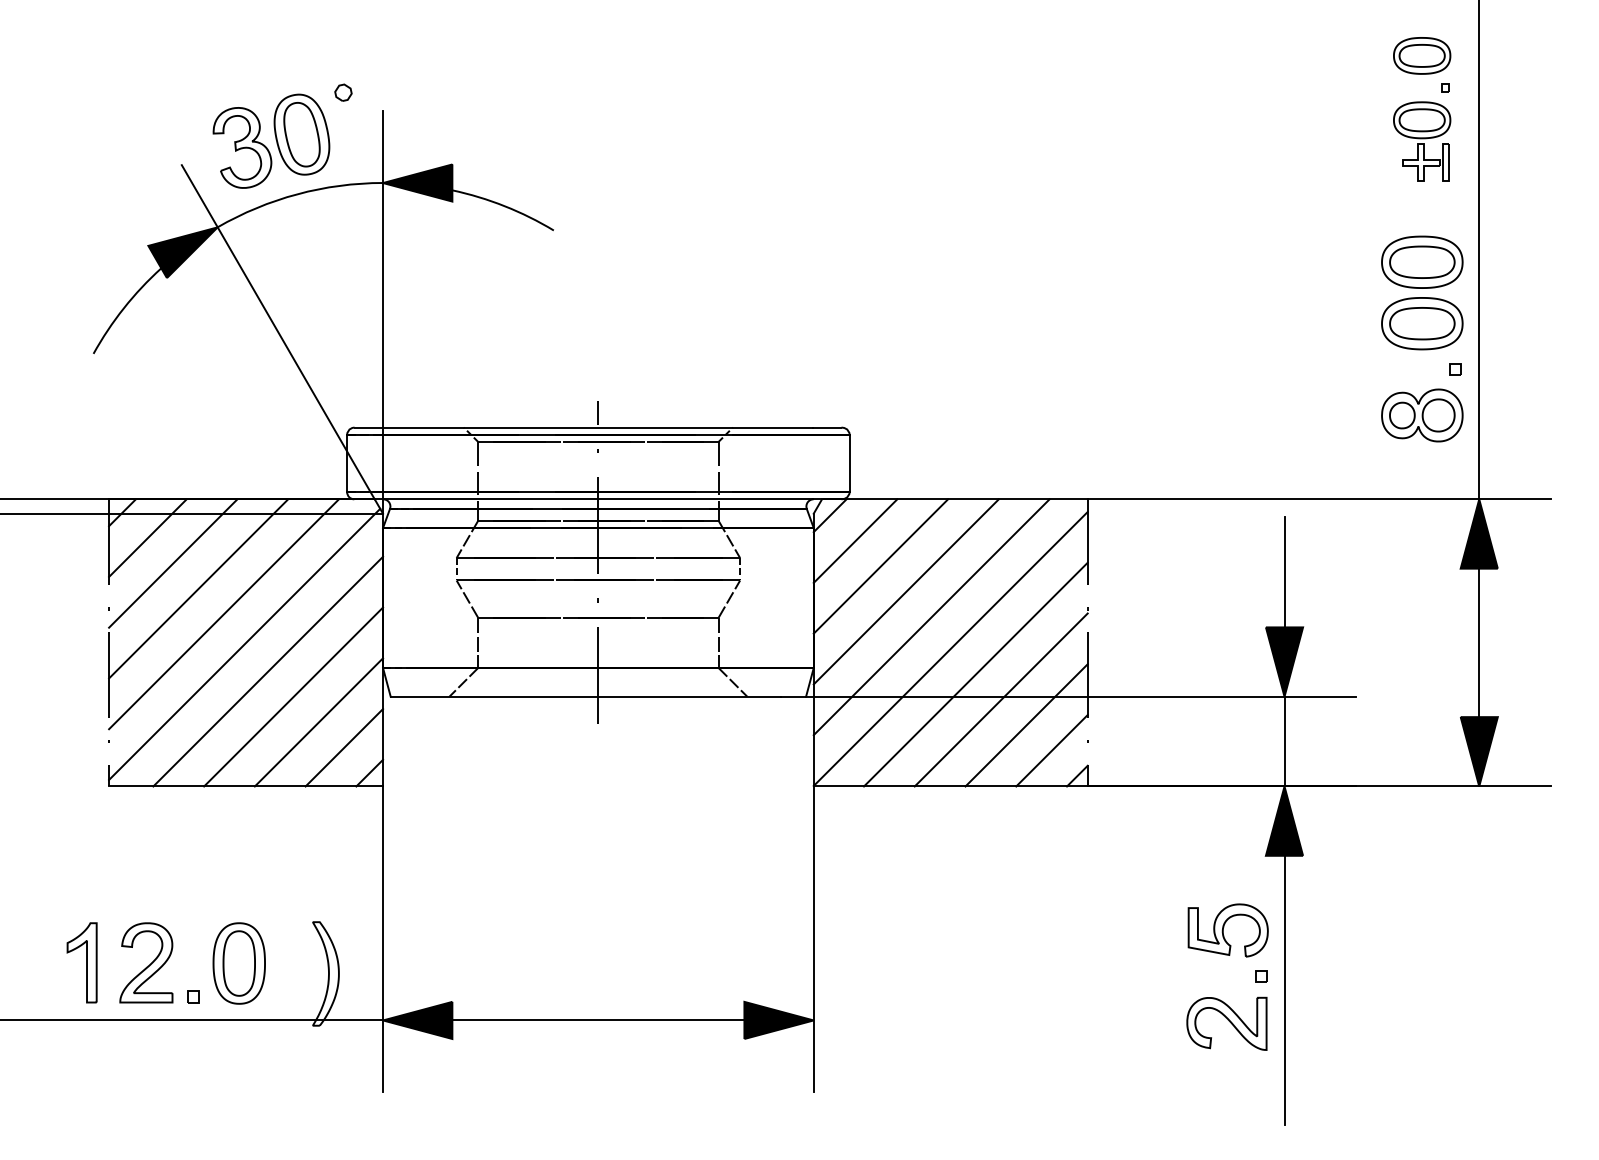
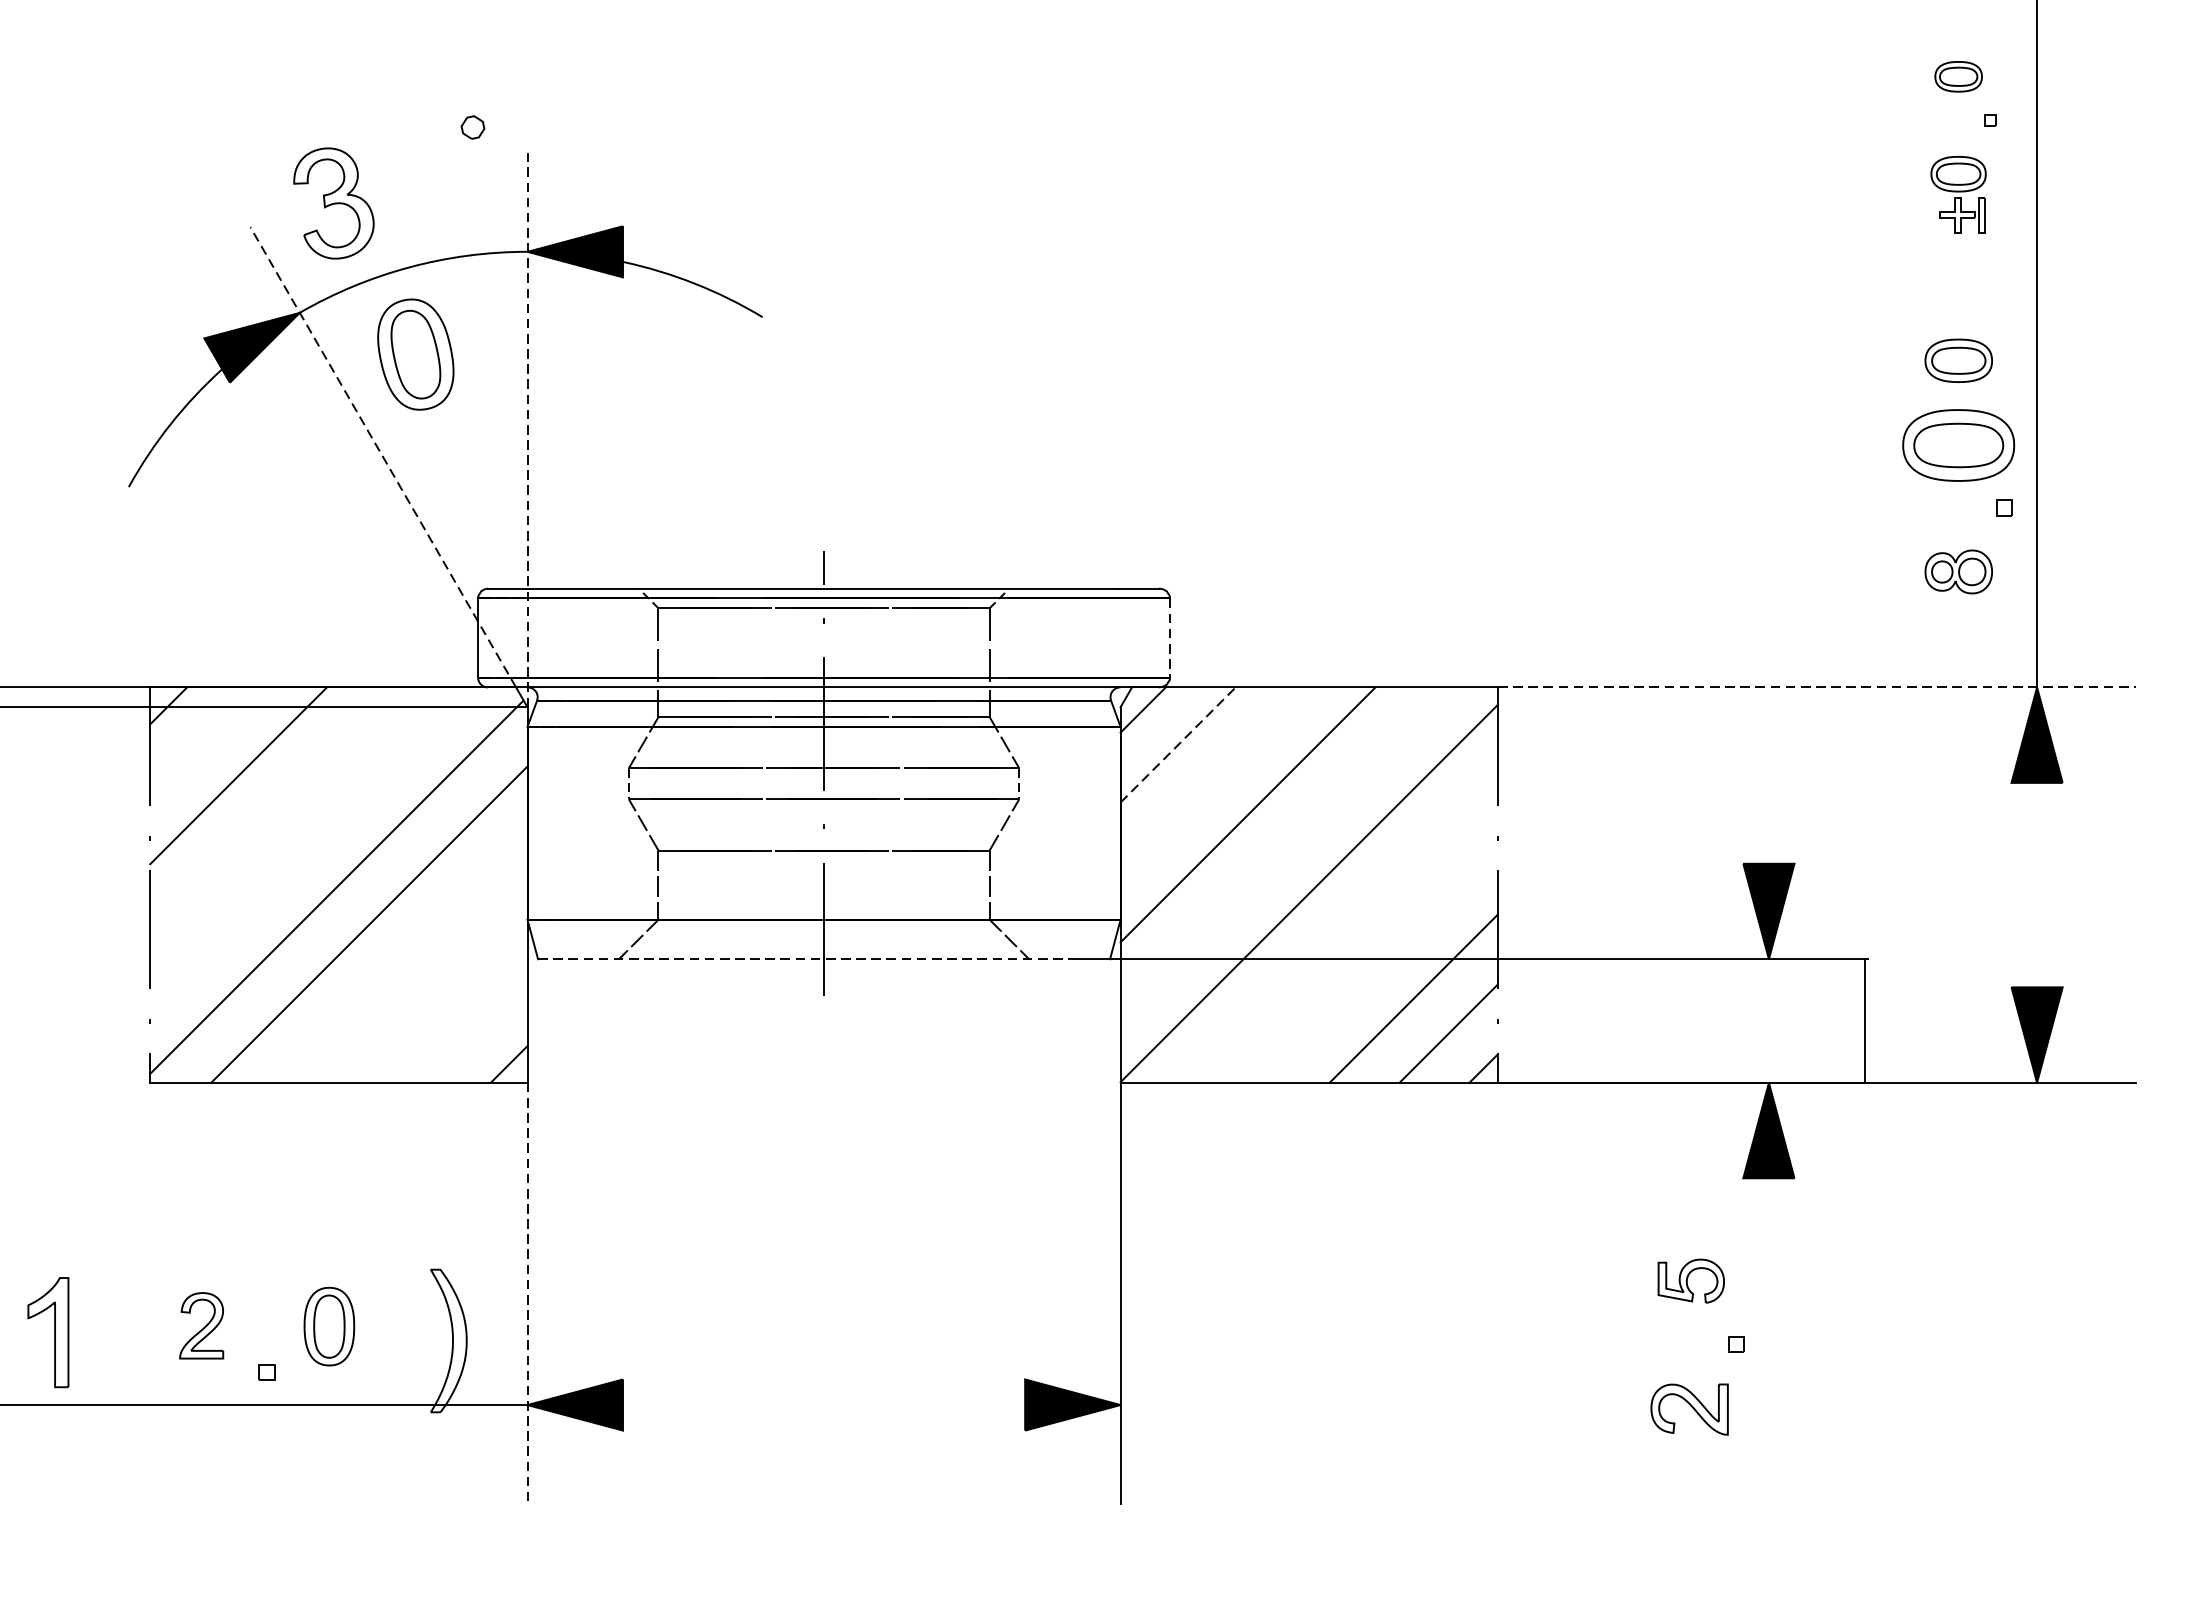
part: (1422, 55) -> (1958, 76), size x0.6
part: (301, 134) -> (415, 354), moved
part: (1422, 141) -> (1958, 194), size x0.7
part: (1422, 261) -> (1958, 359), size x0.6
line: (383, 311) -> (528, 428), solid -> dashed
line: (278, 332) -> (383, 457), solid -> dashed
part: (1422, 415) -> (1958, 571), size x0.6
line: (849, 463) -> (1169, 638), solid -> dashed
line: (1319, 499) -> (1817, 687), solid -> dashed
line: (147, 537) -> (203, 739), removed
line: (855, 540) -> (1178, 744), solid -> dashed
line: (880, 566) -> (1212, 779), removed
line: (1284, 572) -> (1768, 788), removed
line: (198, 588) -> (273, 810), removed
line: (223, 614) -> (307, 846), removed
line: (931, 617) -> (1282, 850), removed
line: (1479, 642) -> (2037, 884), removed
line: (975, 674) -> (1343, 928), removed
line: (293, 696) -> (404, 958), removed
line: (585, 696) -> (806, 958), solid -> dashed
line: (1000, 699) -> (1377, 963), removed
line: (318, 722) -> (438, 994), removed
line: (1284, 741) -> (1865, 1020), moved
line: (344, 747) -> (474, 1029), removed
part: (1227, 930) -> (1690, 1281), size x0.6
line: (383, 939) -> (528, 1293), solid -> dashed
part: (81, 962) -> (47, 1332), moved
part: (146, 962) -> (201, 1325), size x0.6
part: (238, 963) -> (328, 1326), size x0.7
line: (1284, 990) -> (1768, 1363), removed
line: (598, 1020) -> (824, 1405), removed
part: (1226, 1023) -> (1689, 1409), size x0.7

